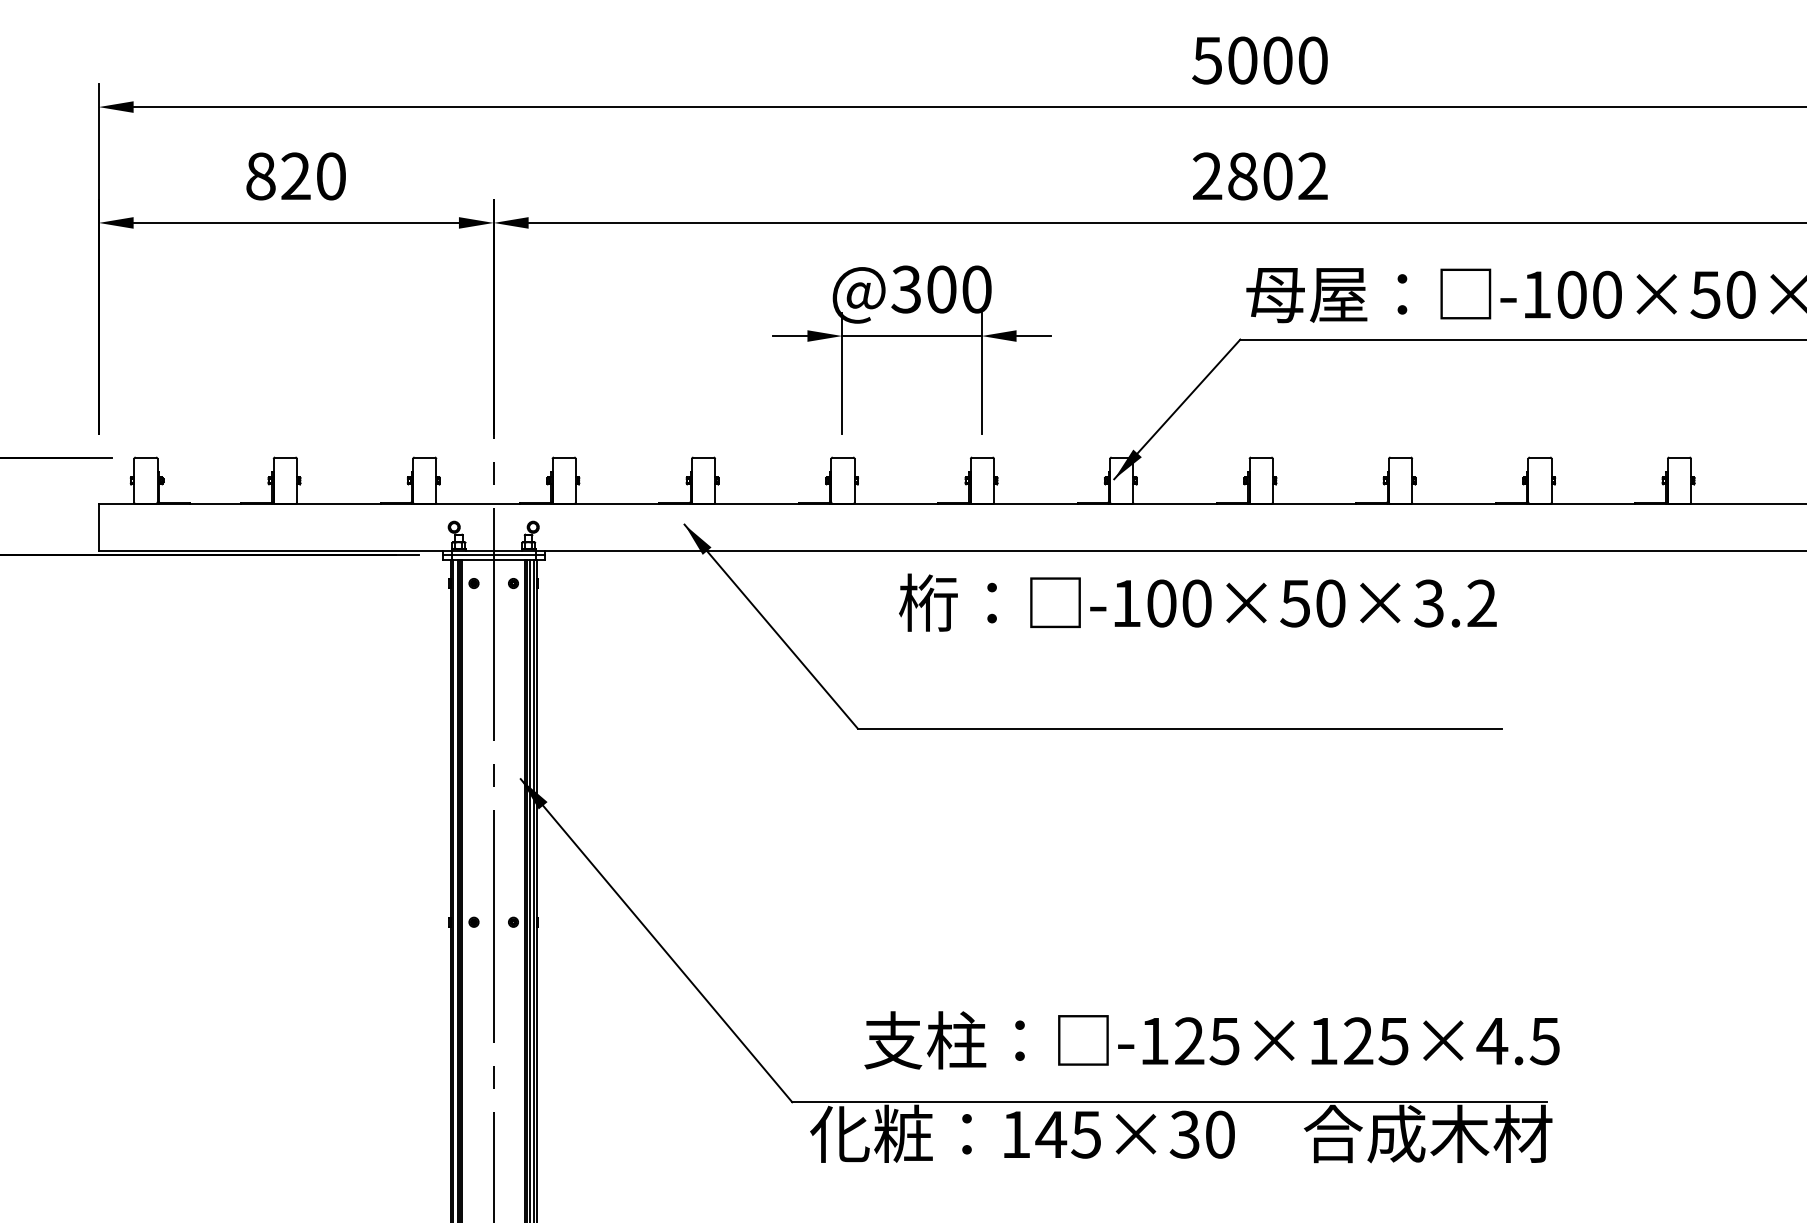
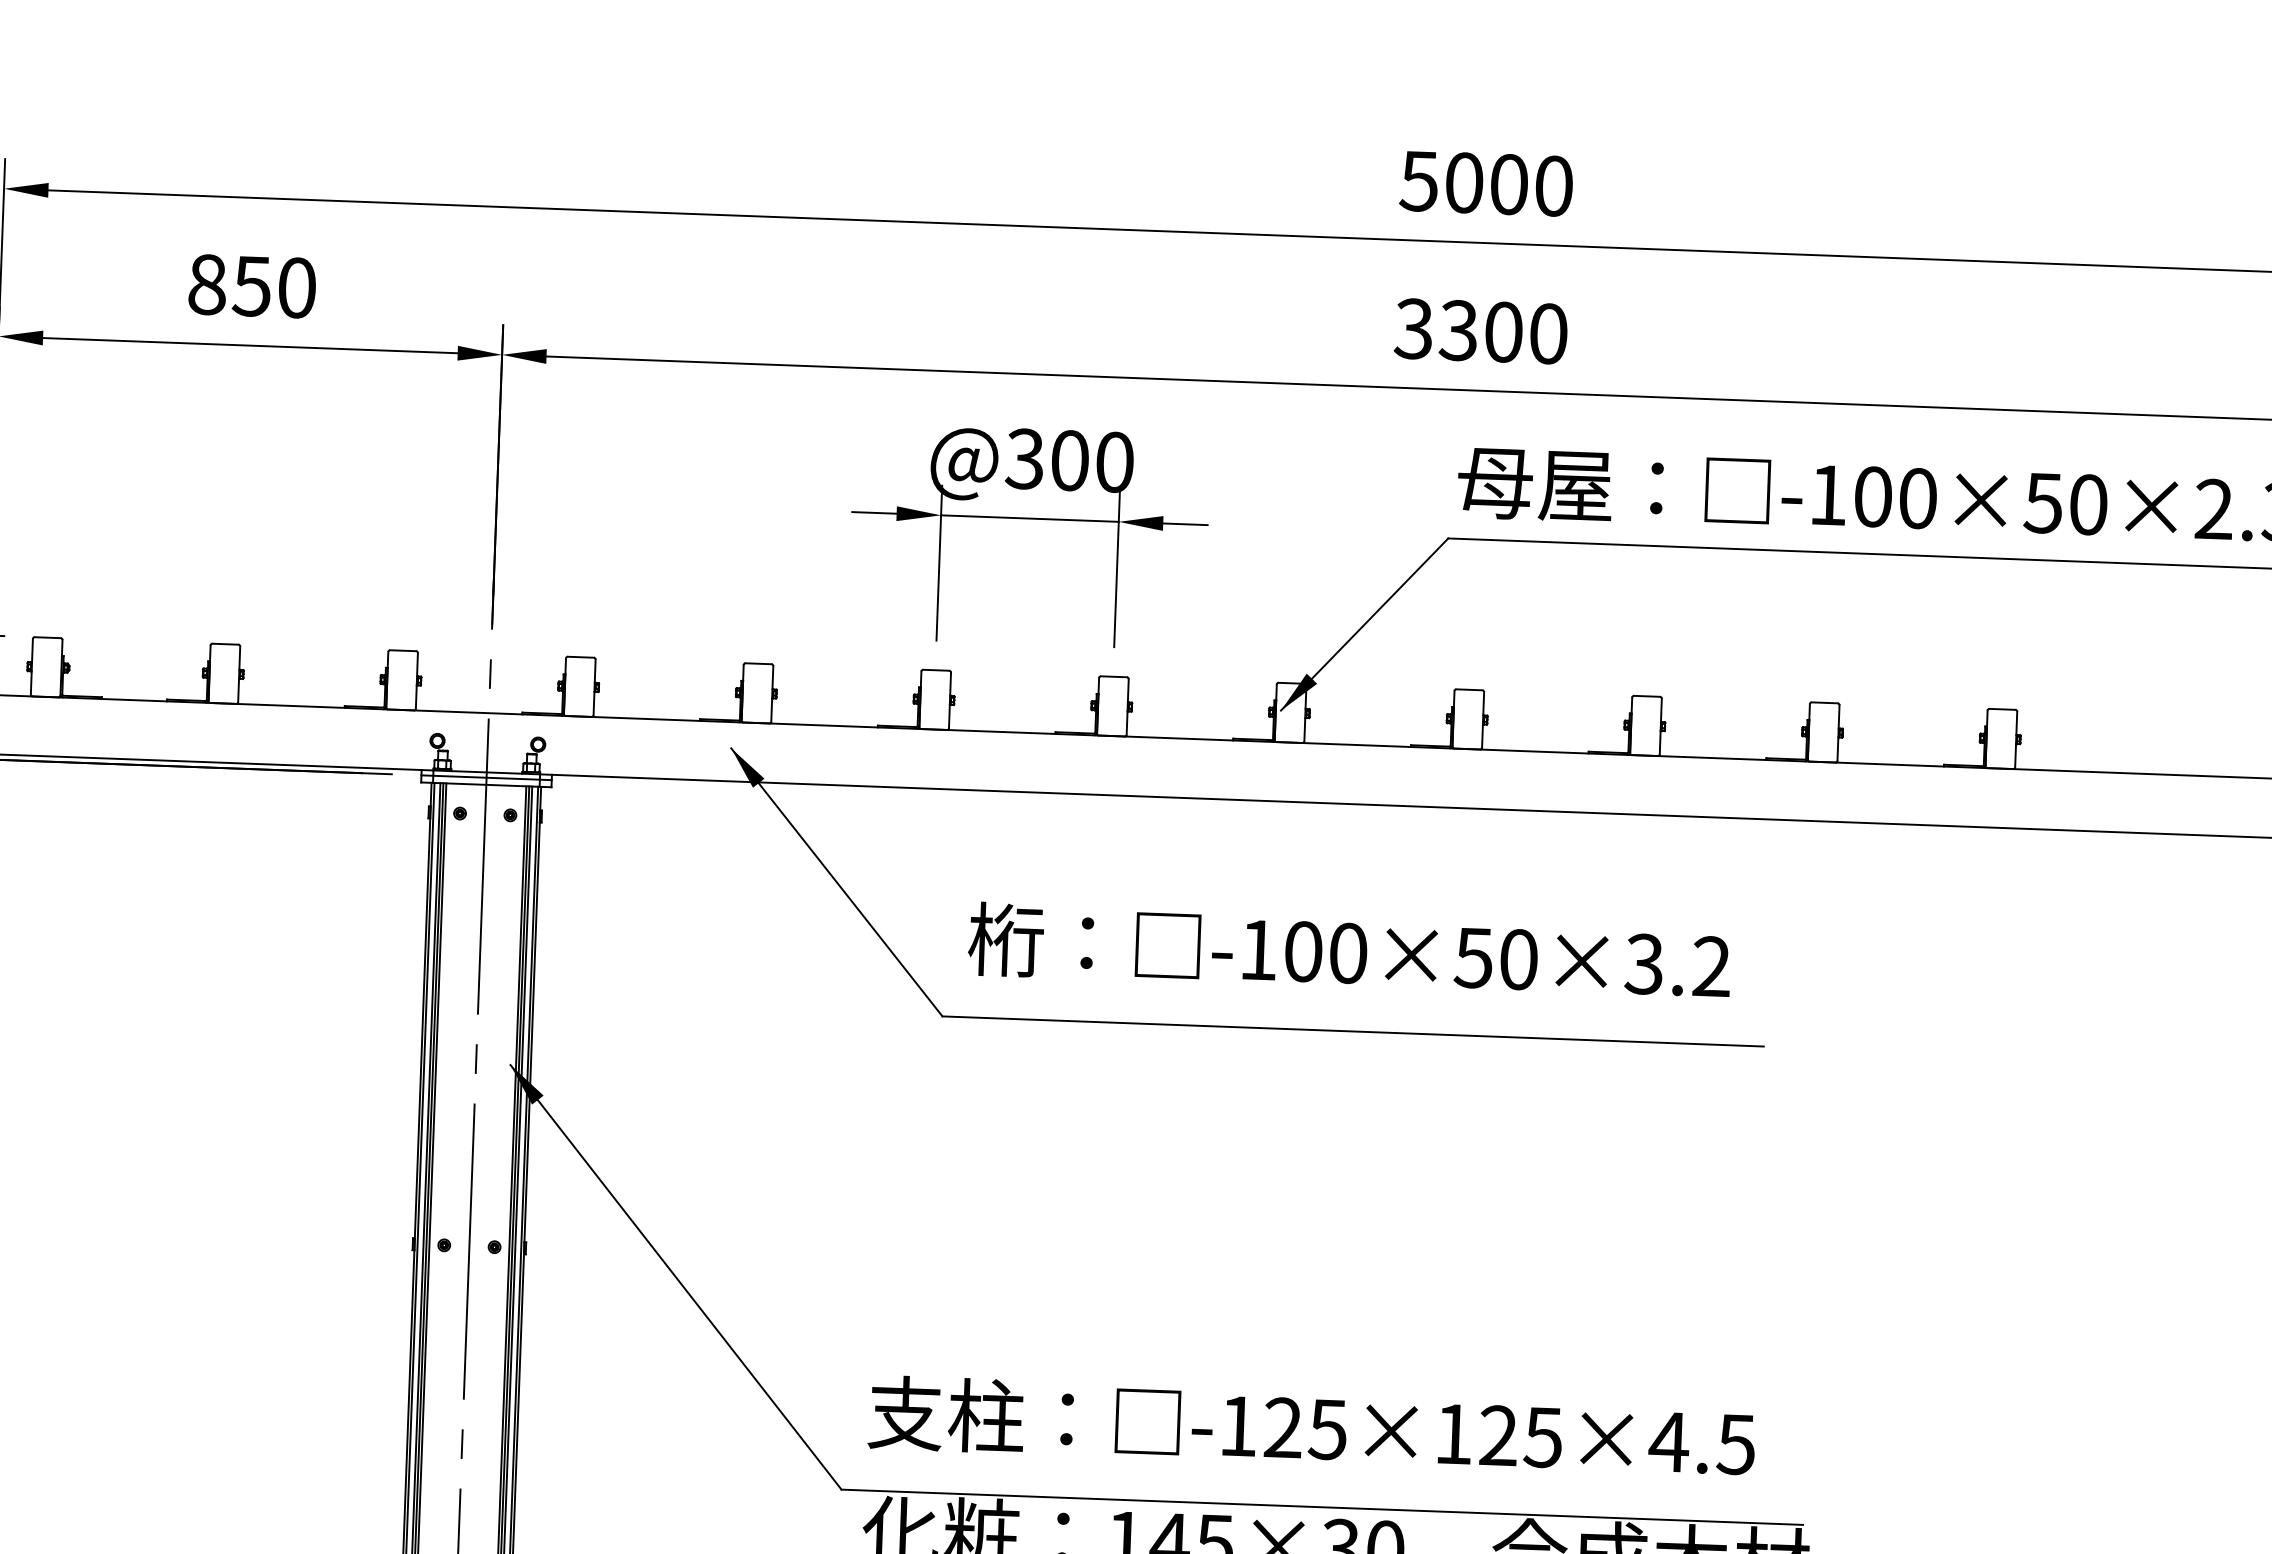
text: (295, 176) -> (251, 286), 820 -> 850
text: (1259, 176) -> (1480, 331), 2802 -> 3300
text: (1197, 602) -> (1349, 952), moved
text: (1211, 1040) -> (1311, 1428), moved

